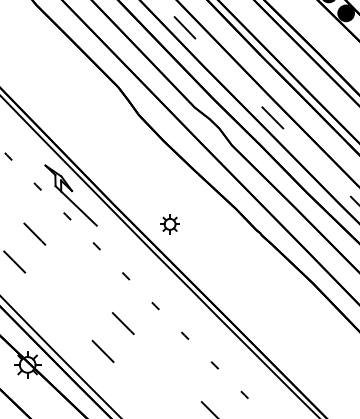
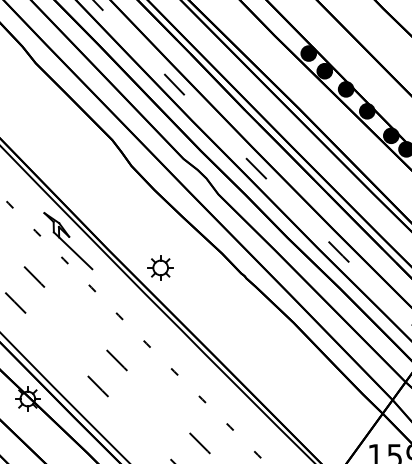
part: (169, 223) -> (160, 267), size x1.43

